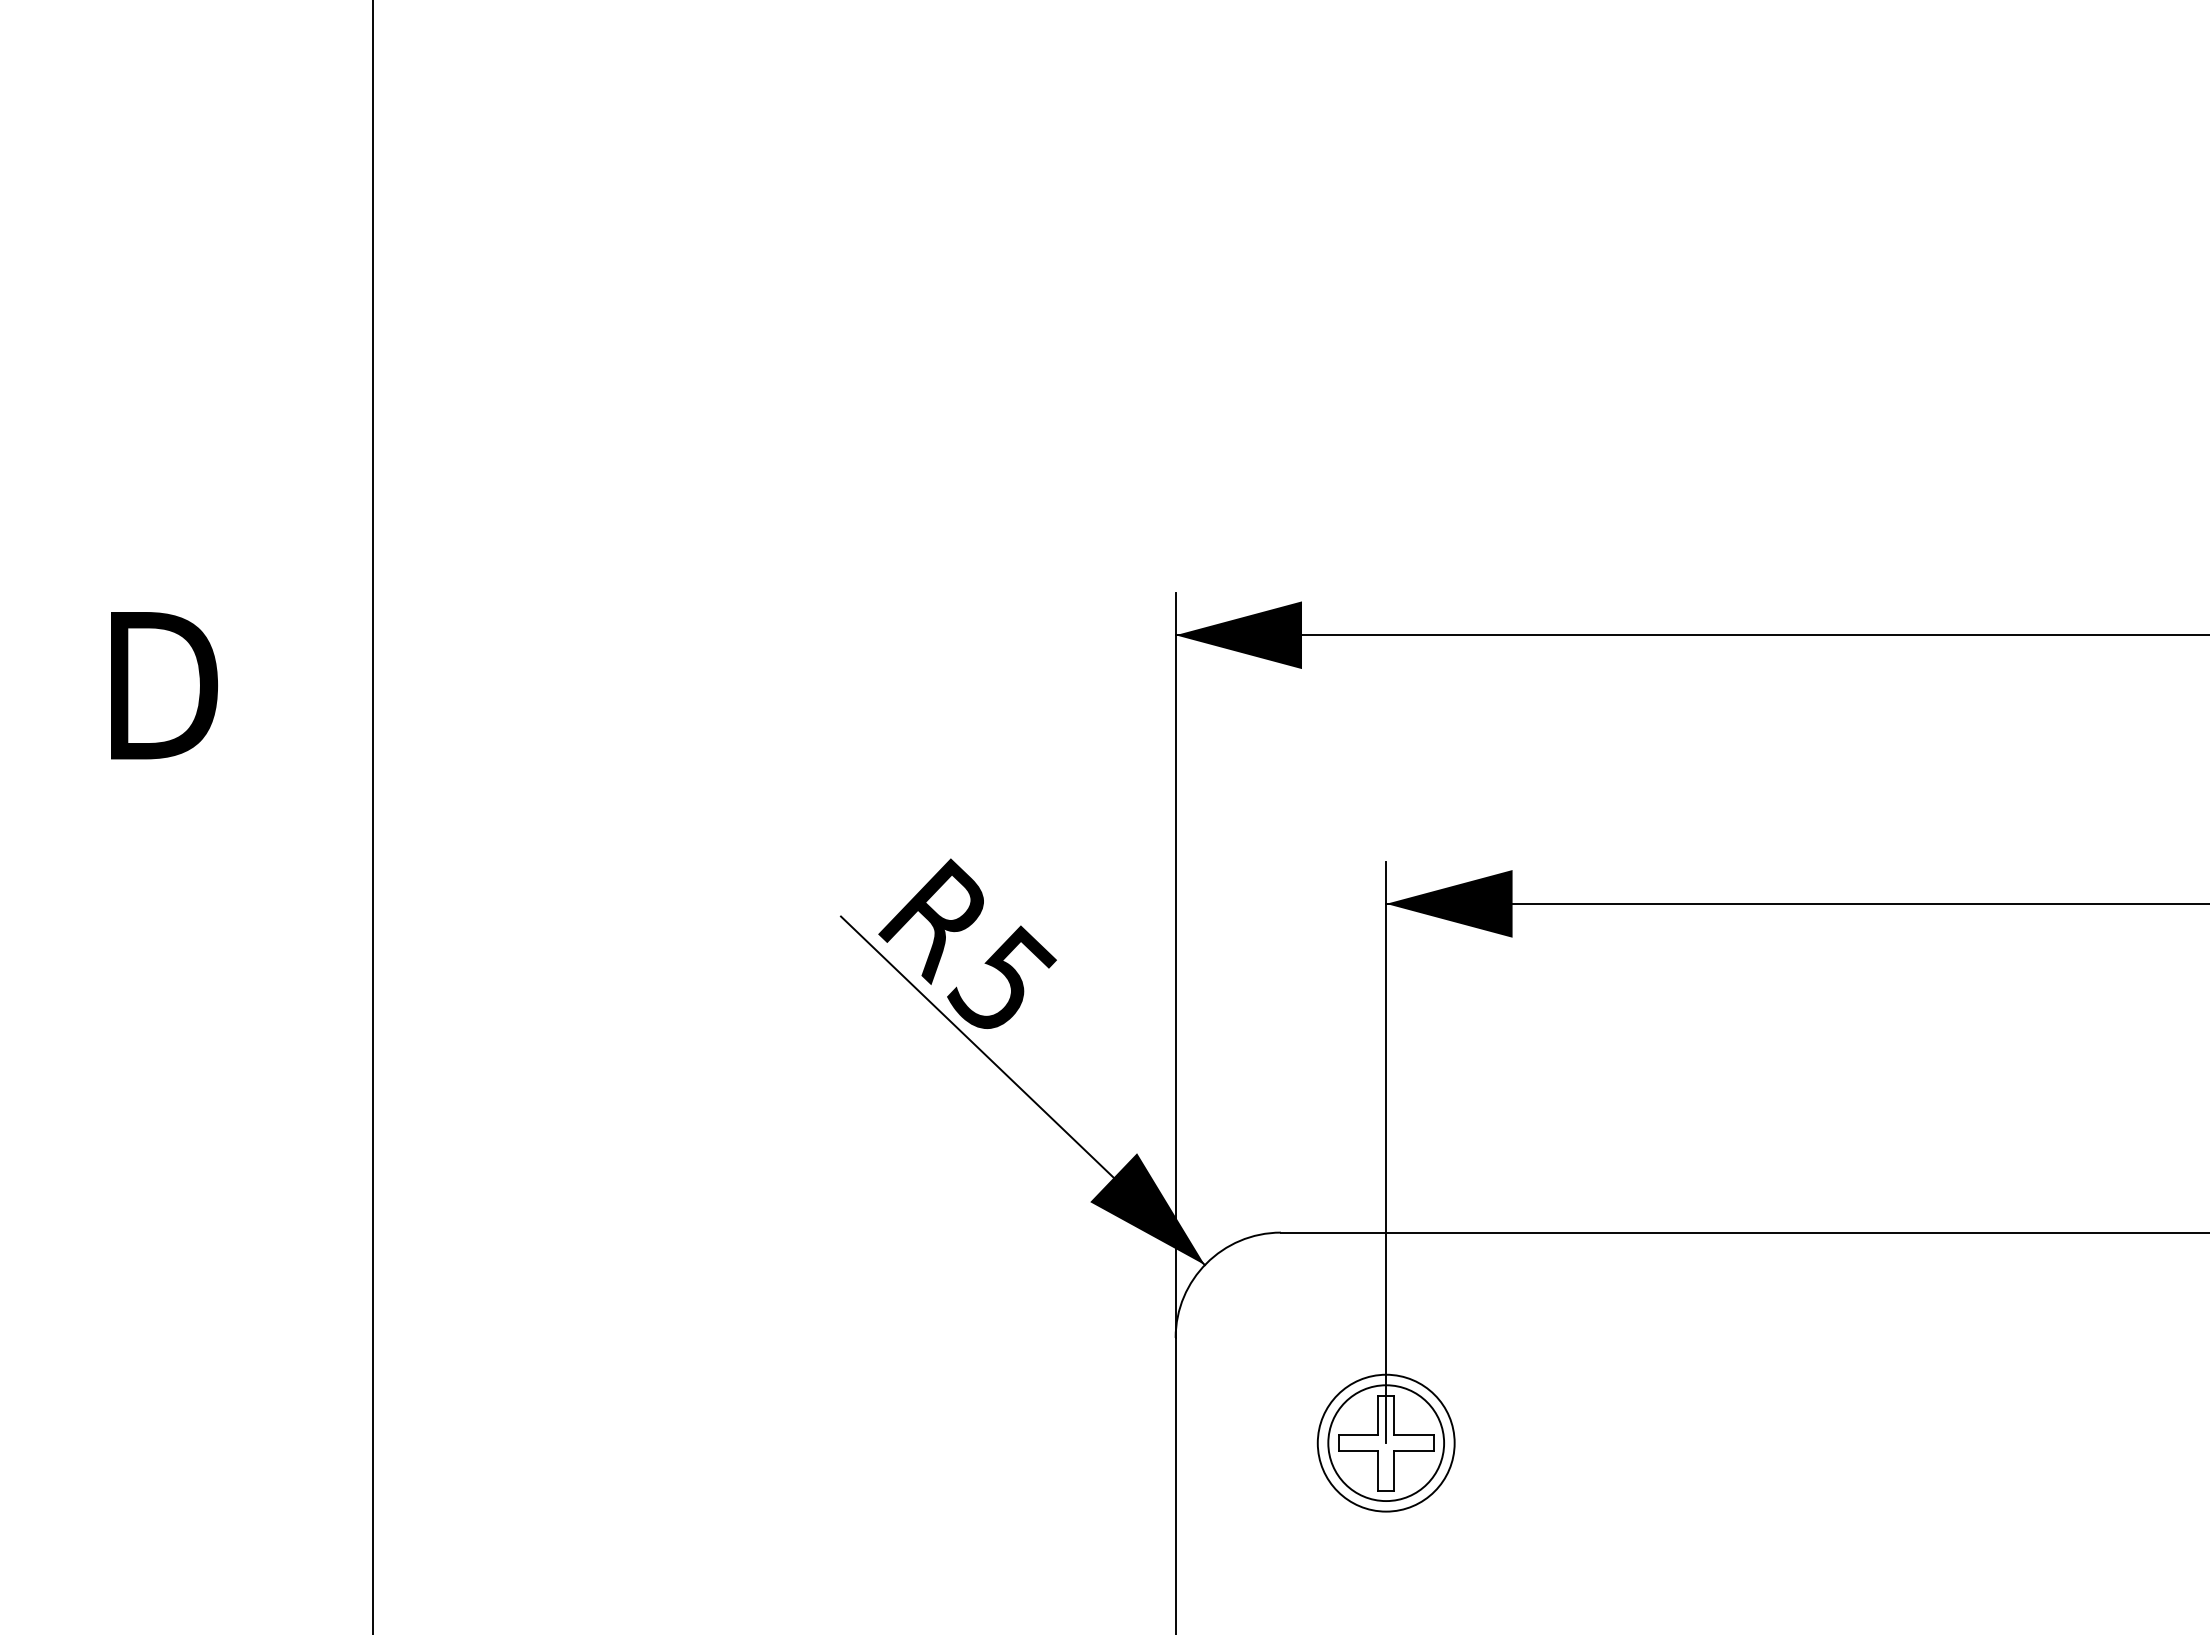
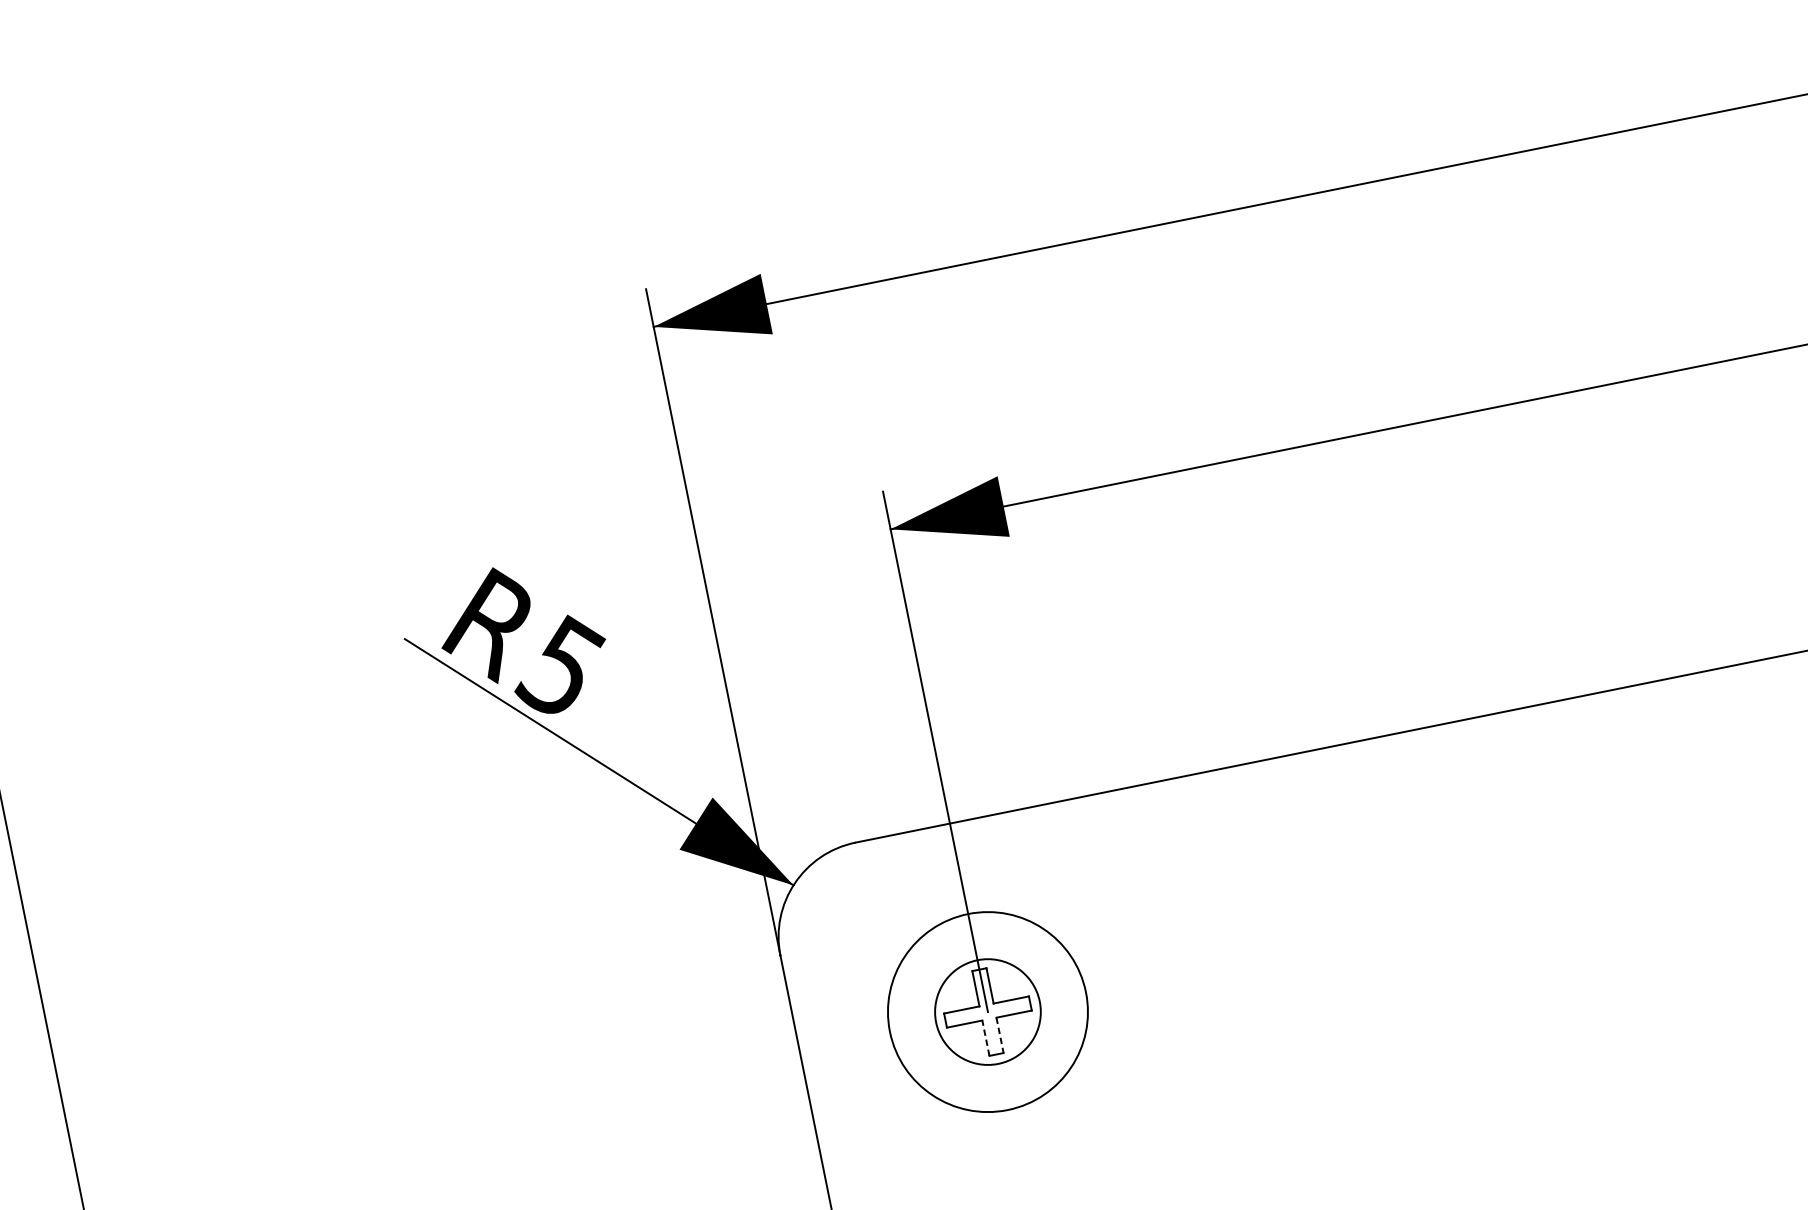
circle: (1385, 1442) -> (987, 1011), size x1.6
line: (1378, 1470) -> (985, 1037), solid -> dashed
line: (1394, 1470) -> (1000, 1035), solid -> dashed

